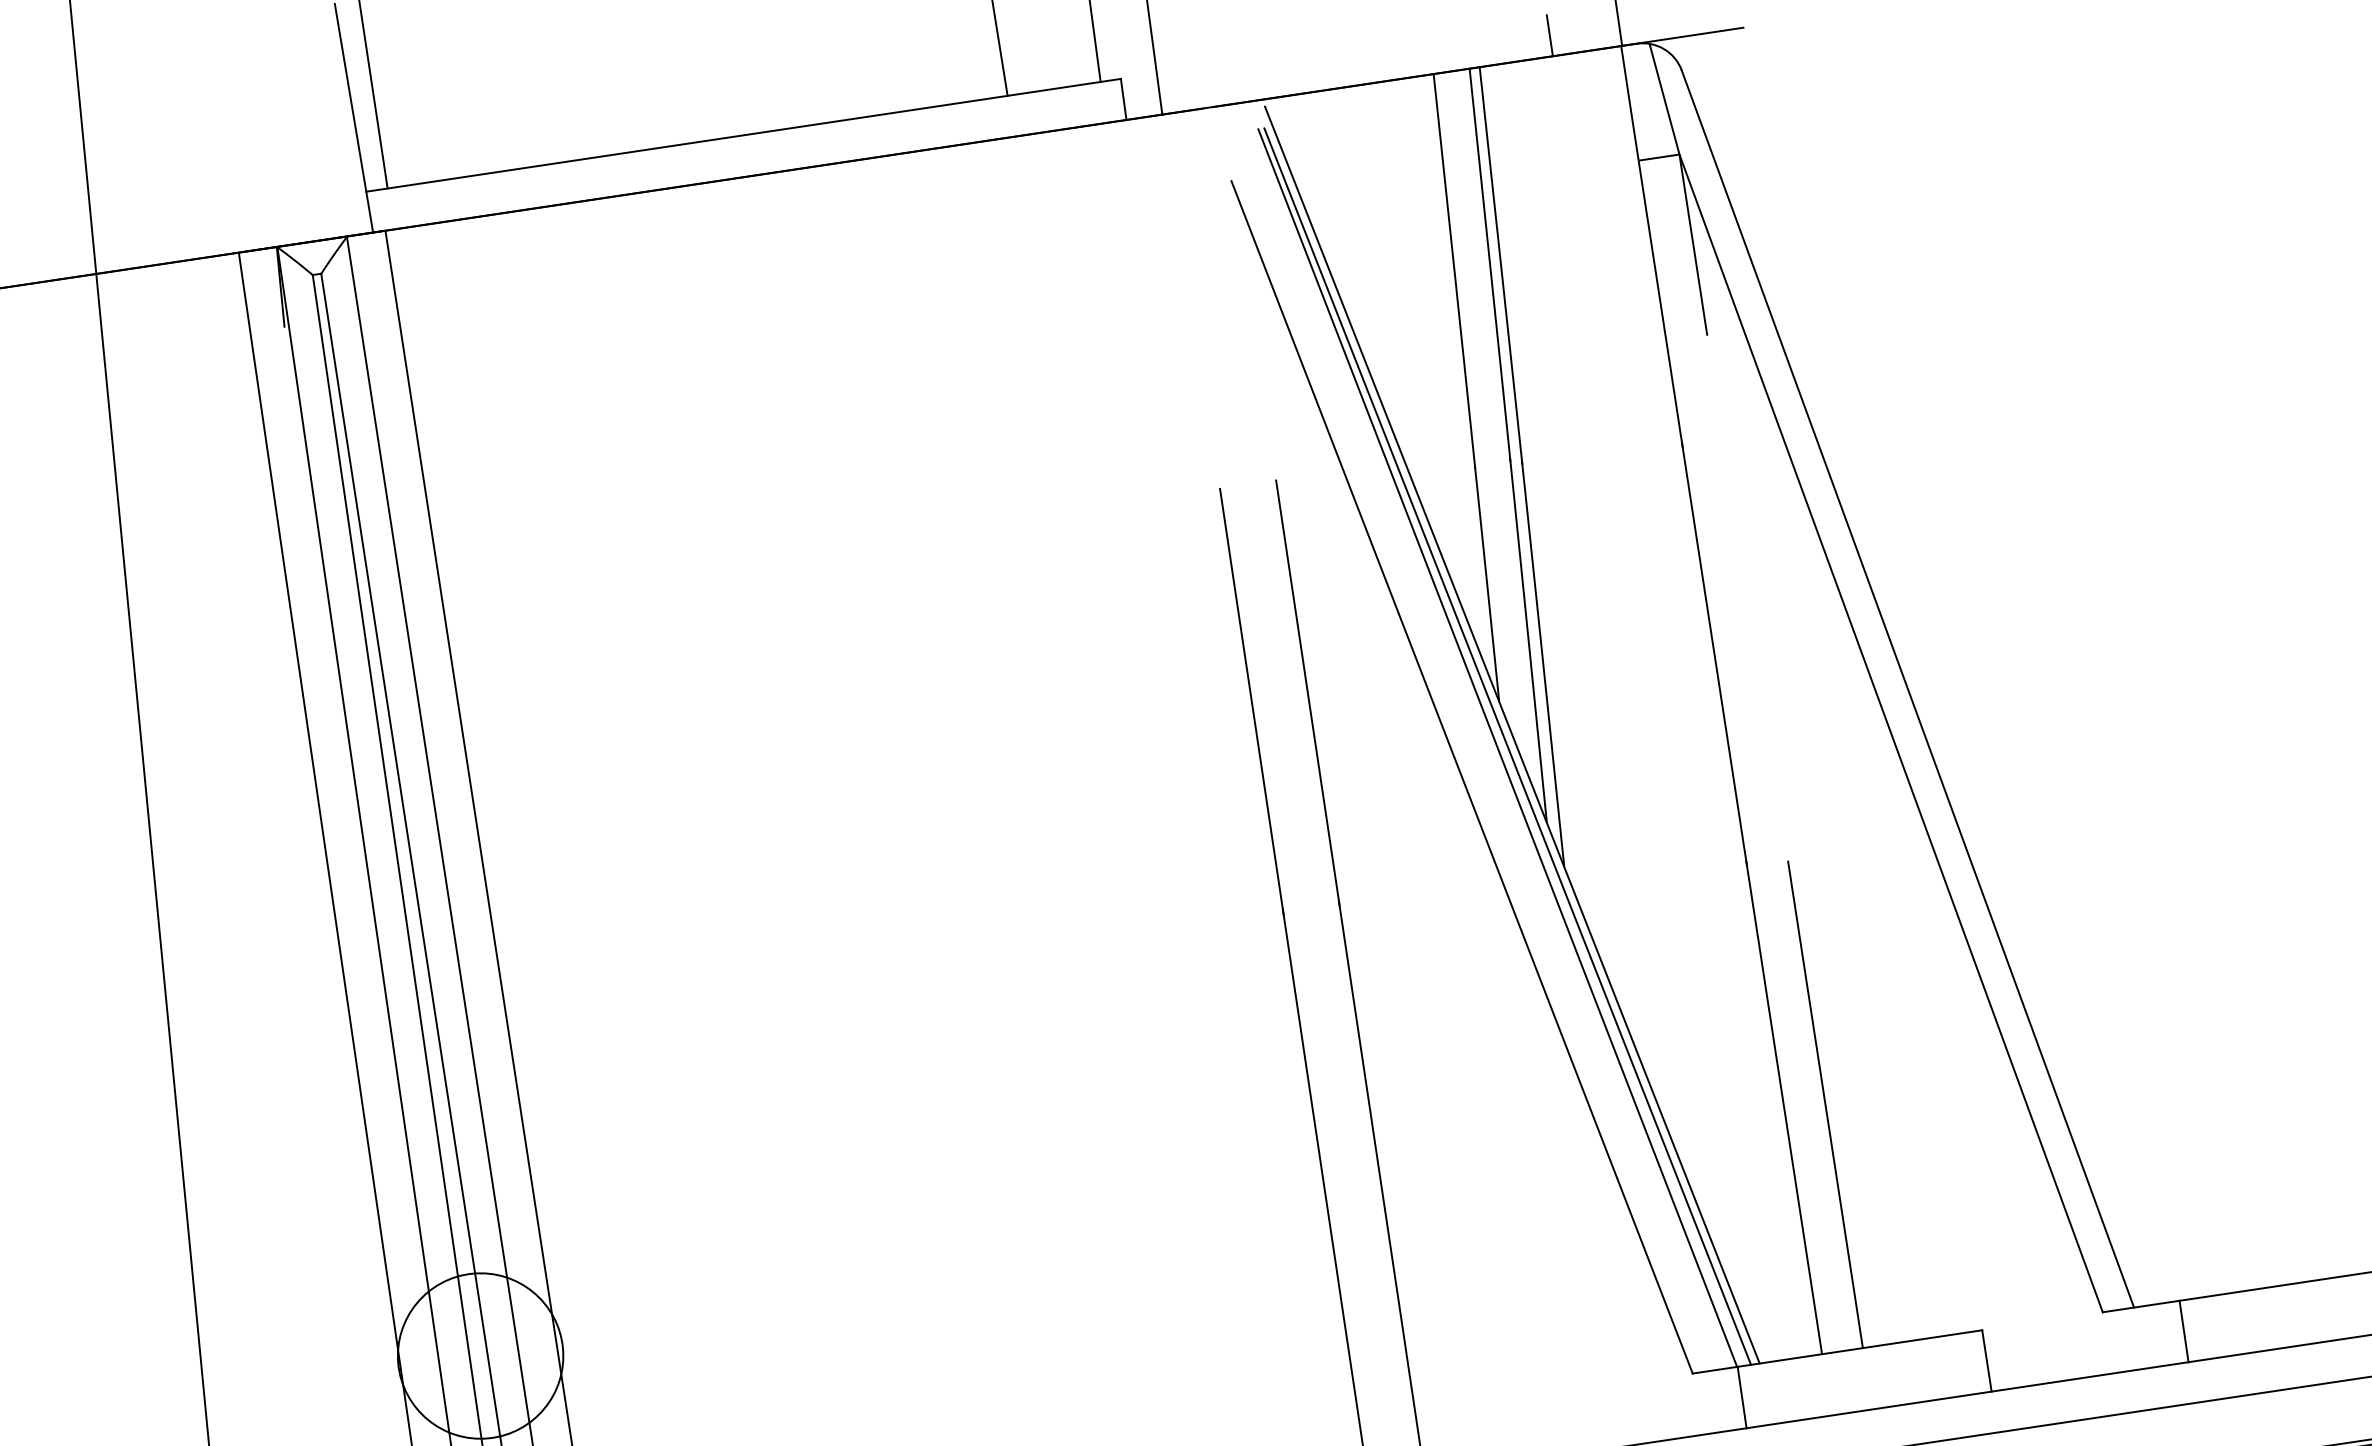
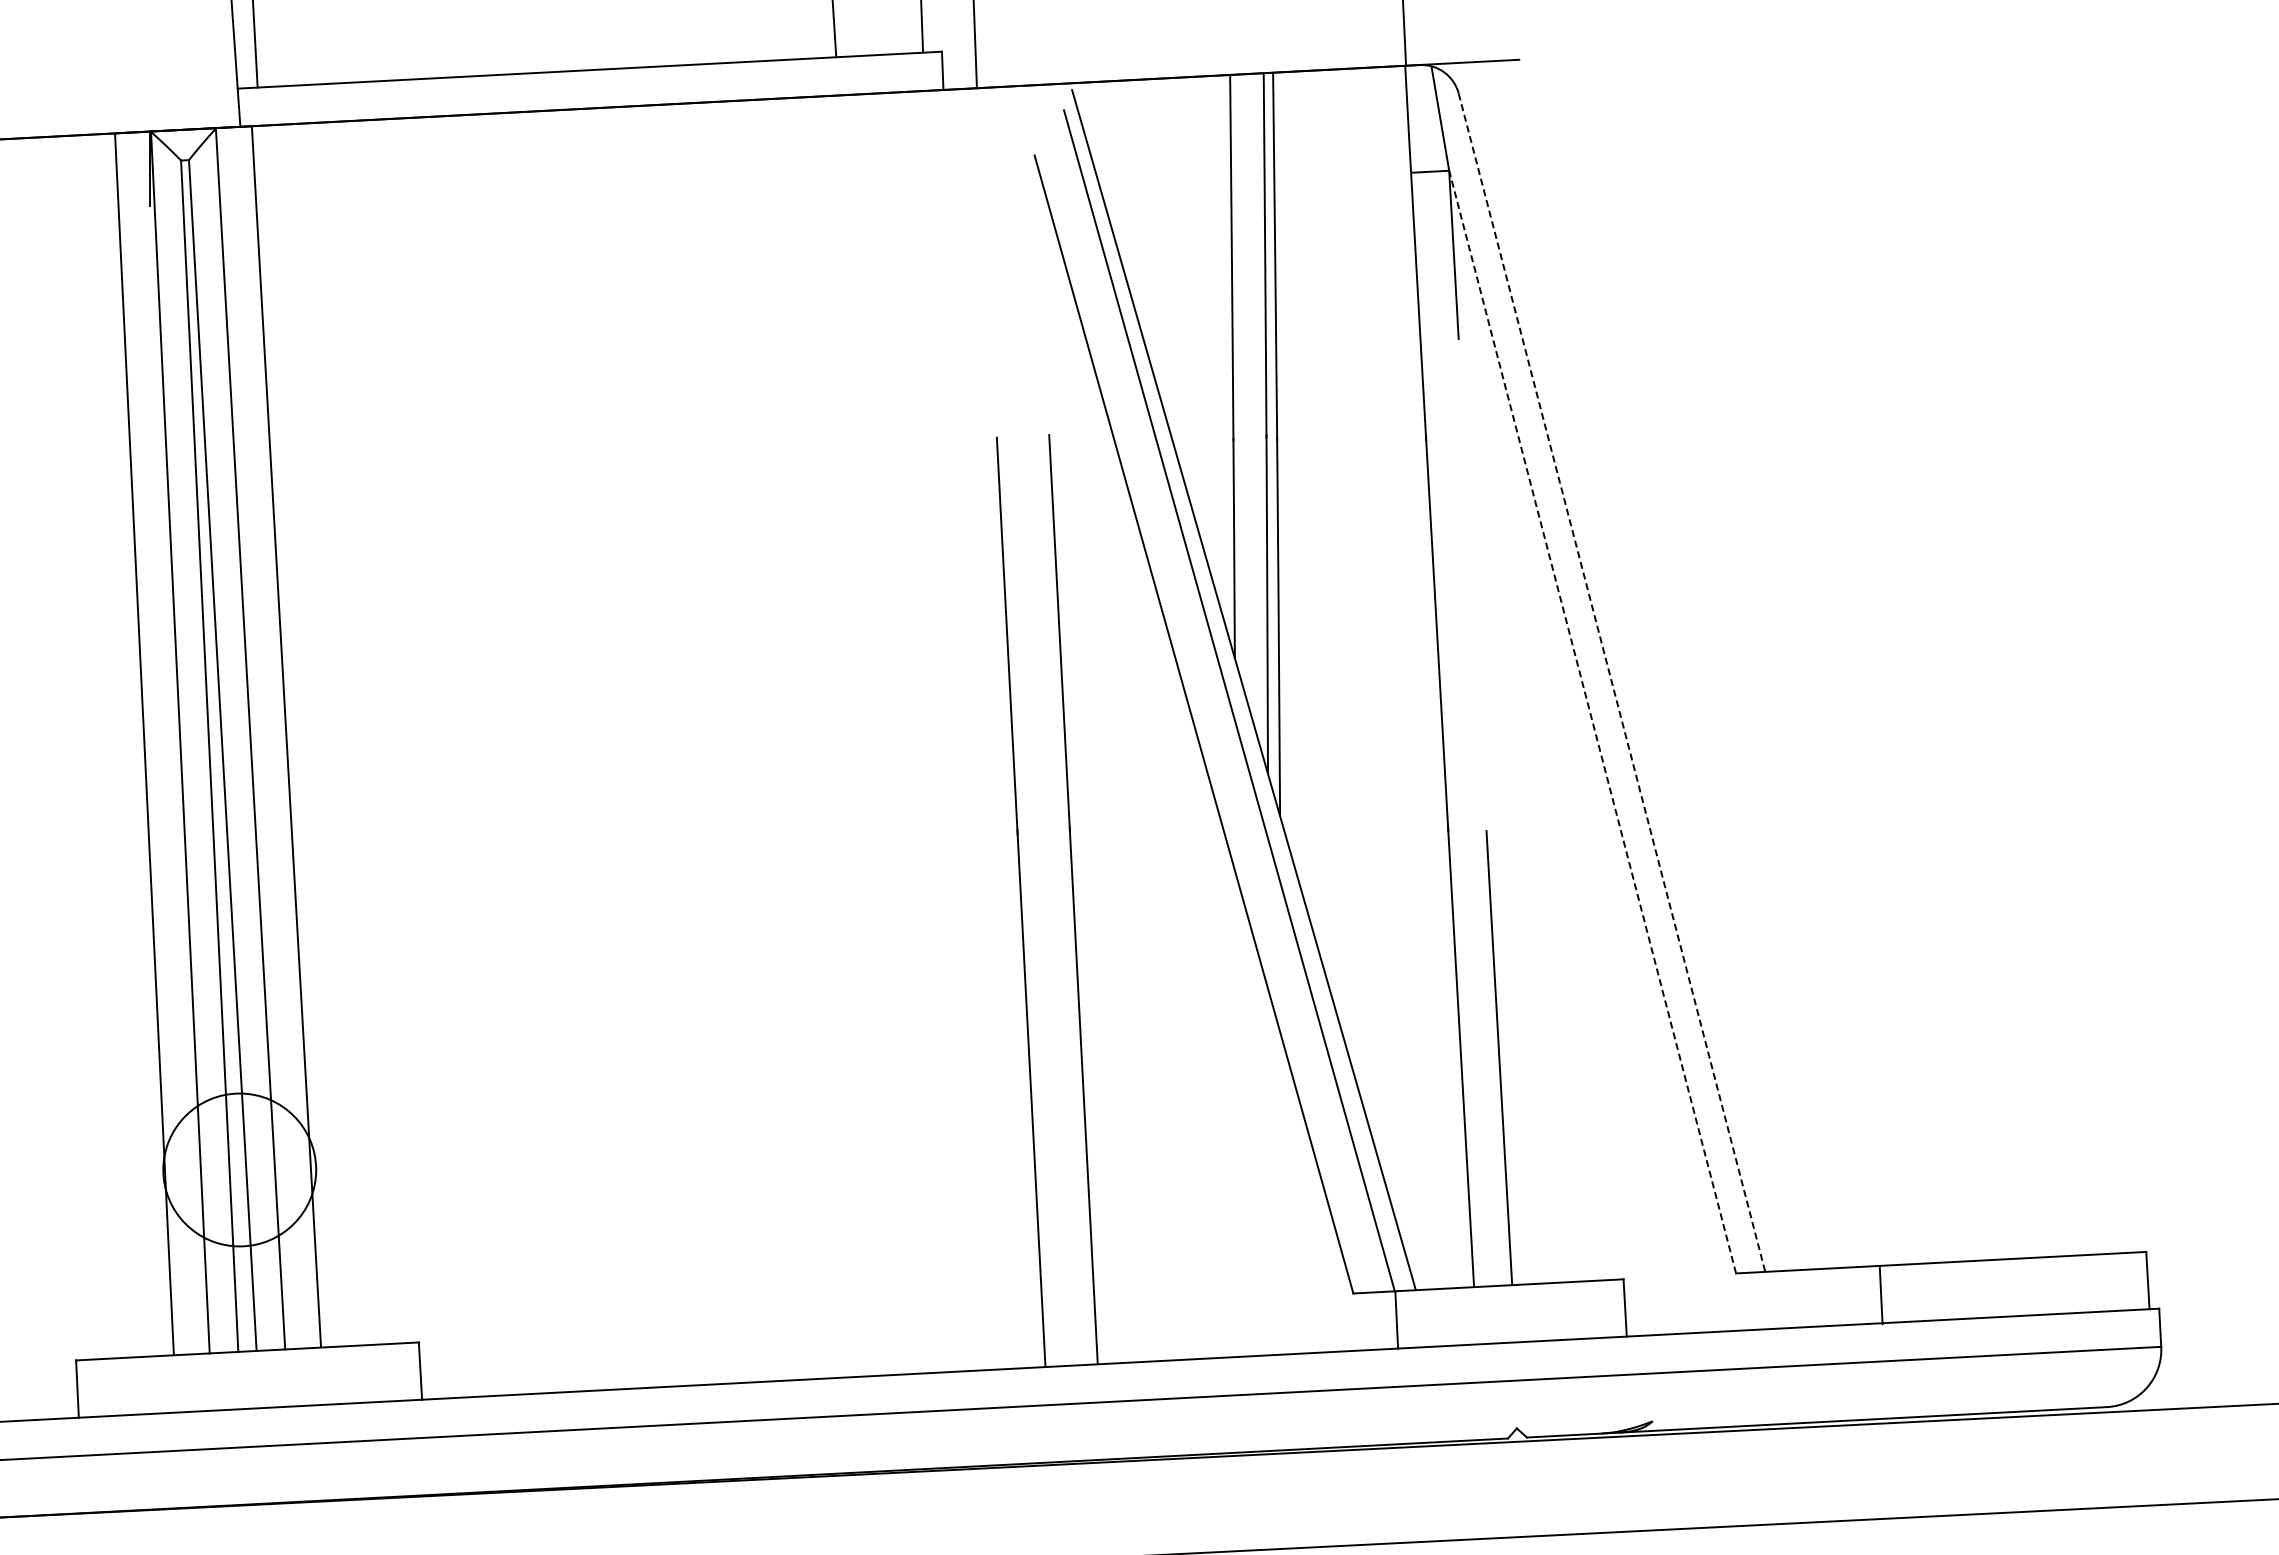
line: (1549, 35) -> (1340, 49), removed
line: (1908, 688) -> (1612, 682), solid -> dashed
line: (1891, 733) -> (1592, 722), solid -> dashed
line: (1507, 745) -> (1238, 699), removed
line: (2183, 1331) -> (1880, 1295), moved

